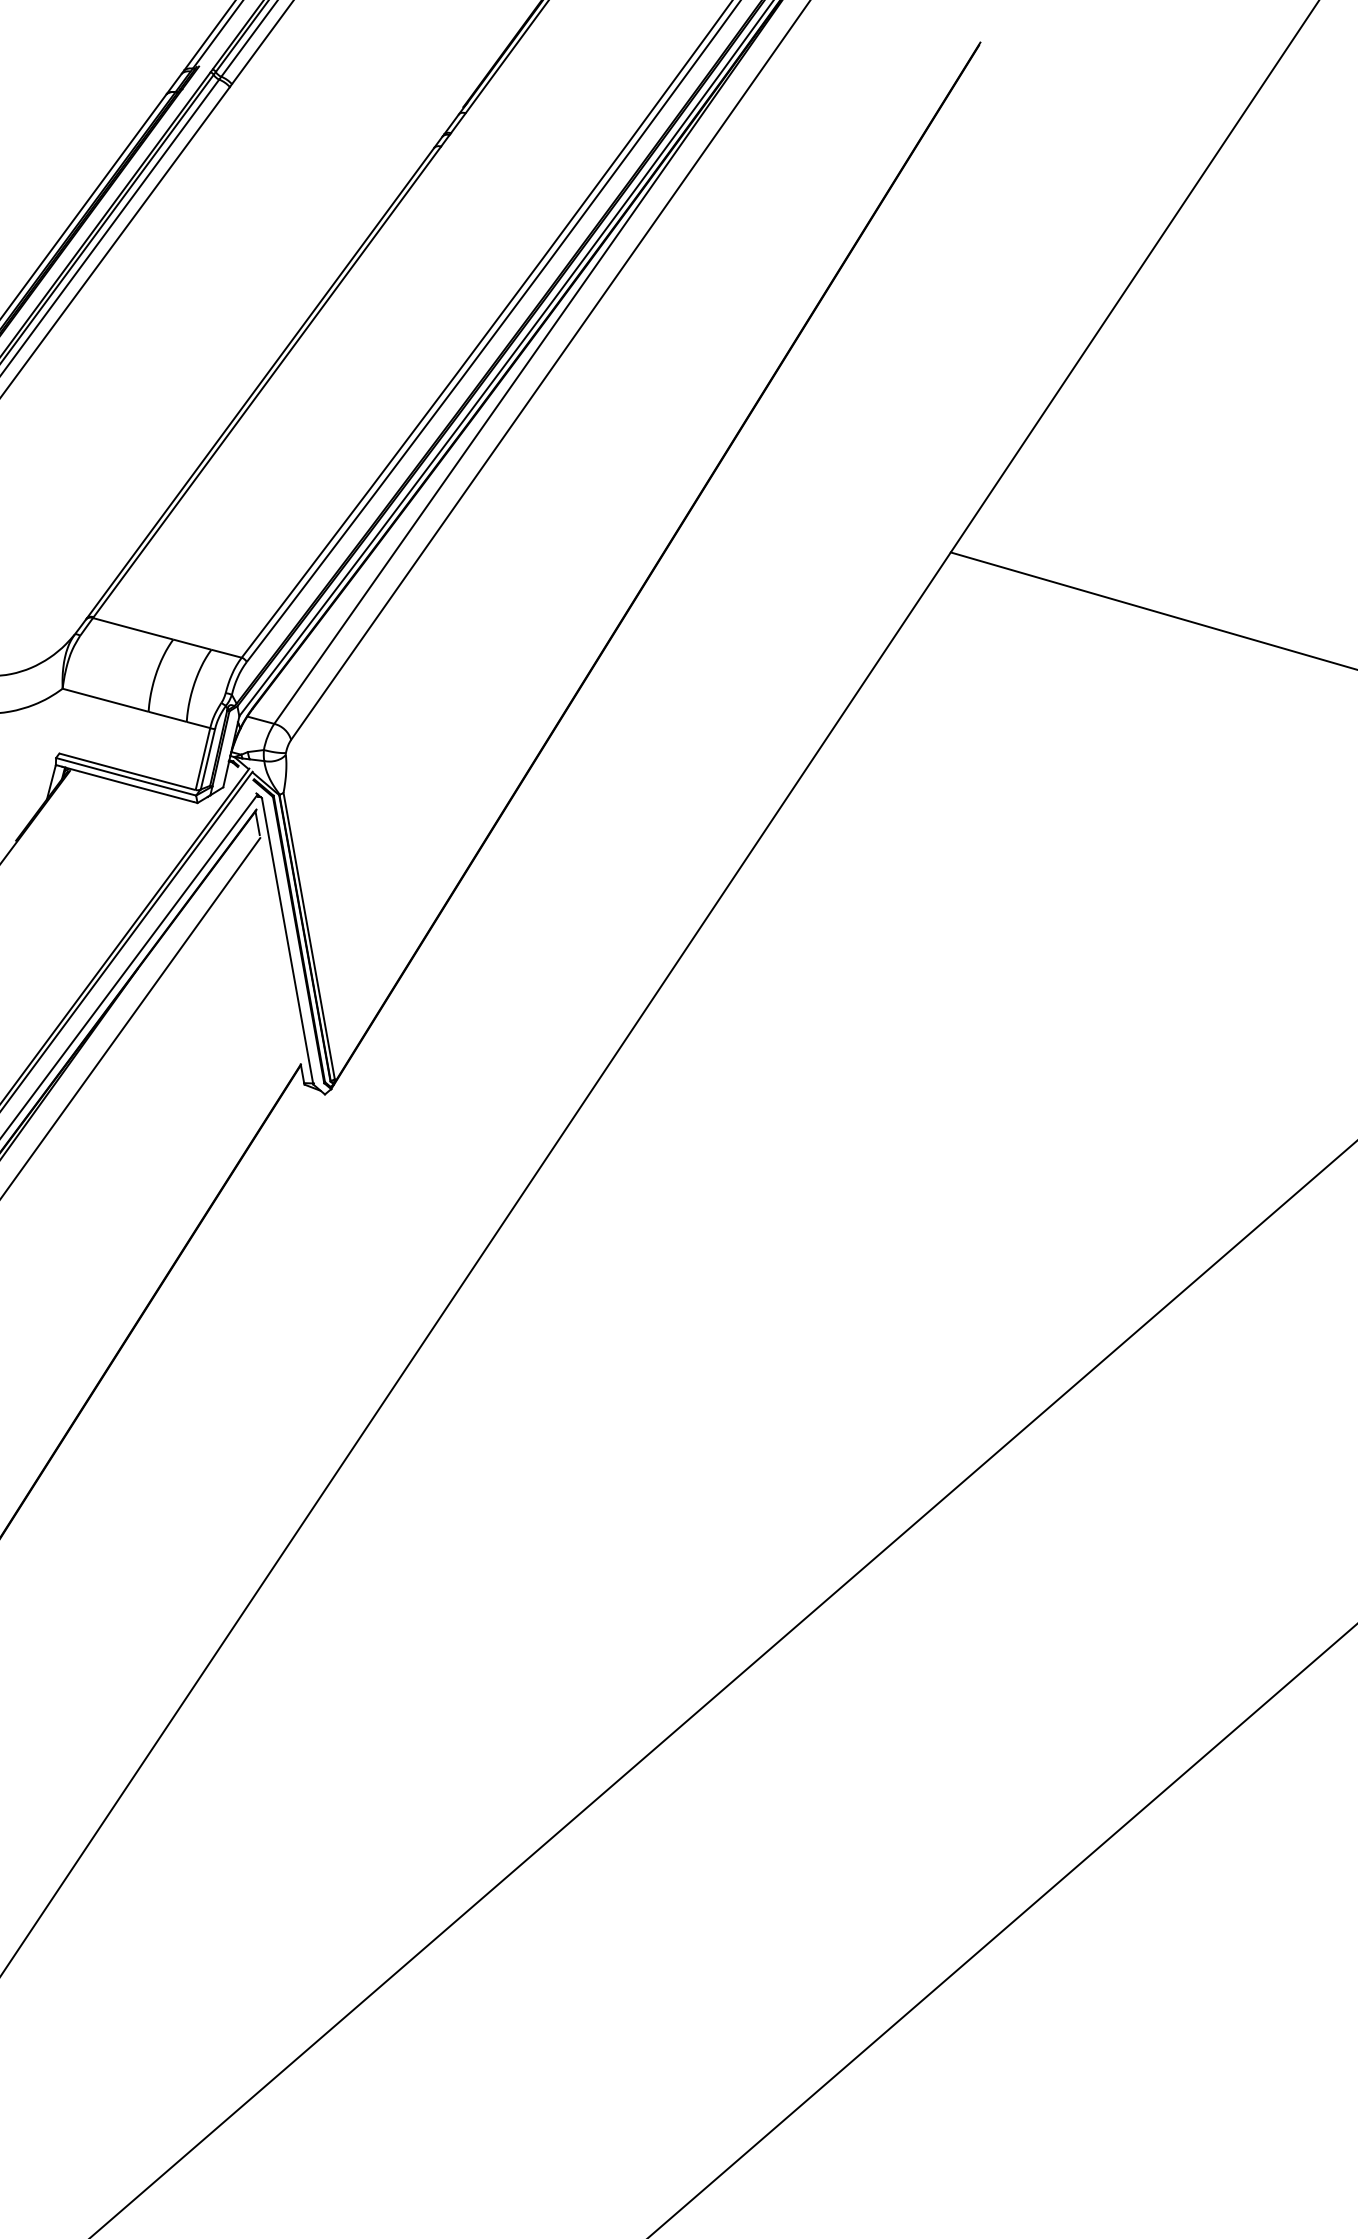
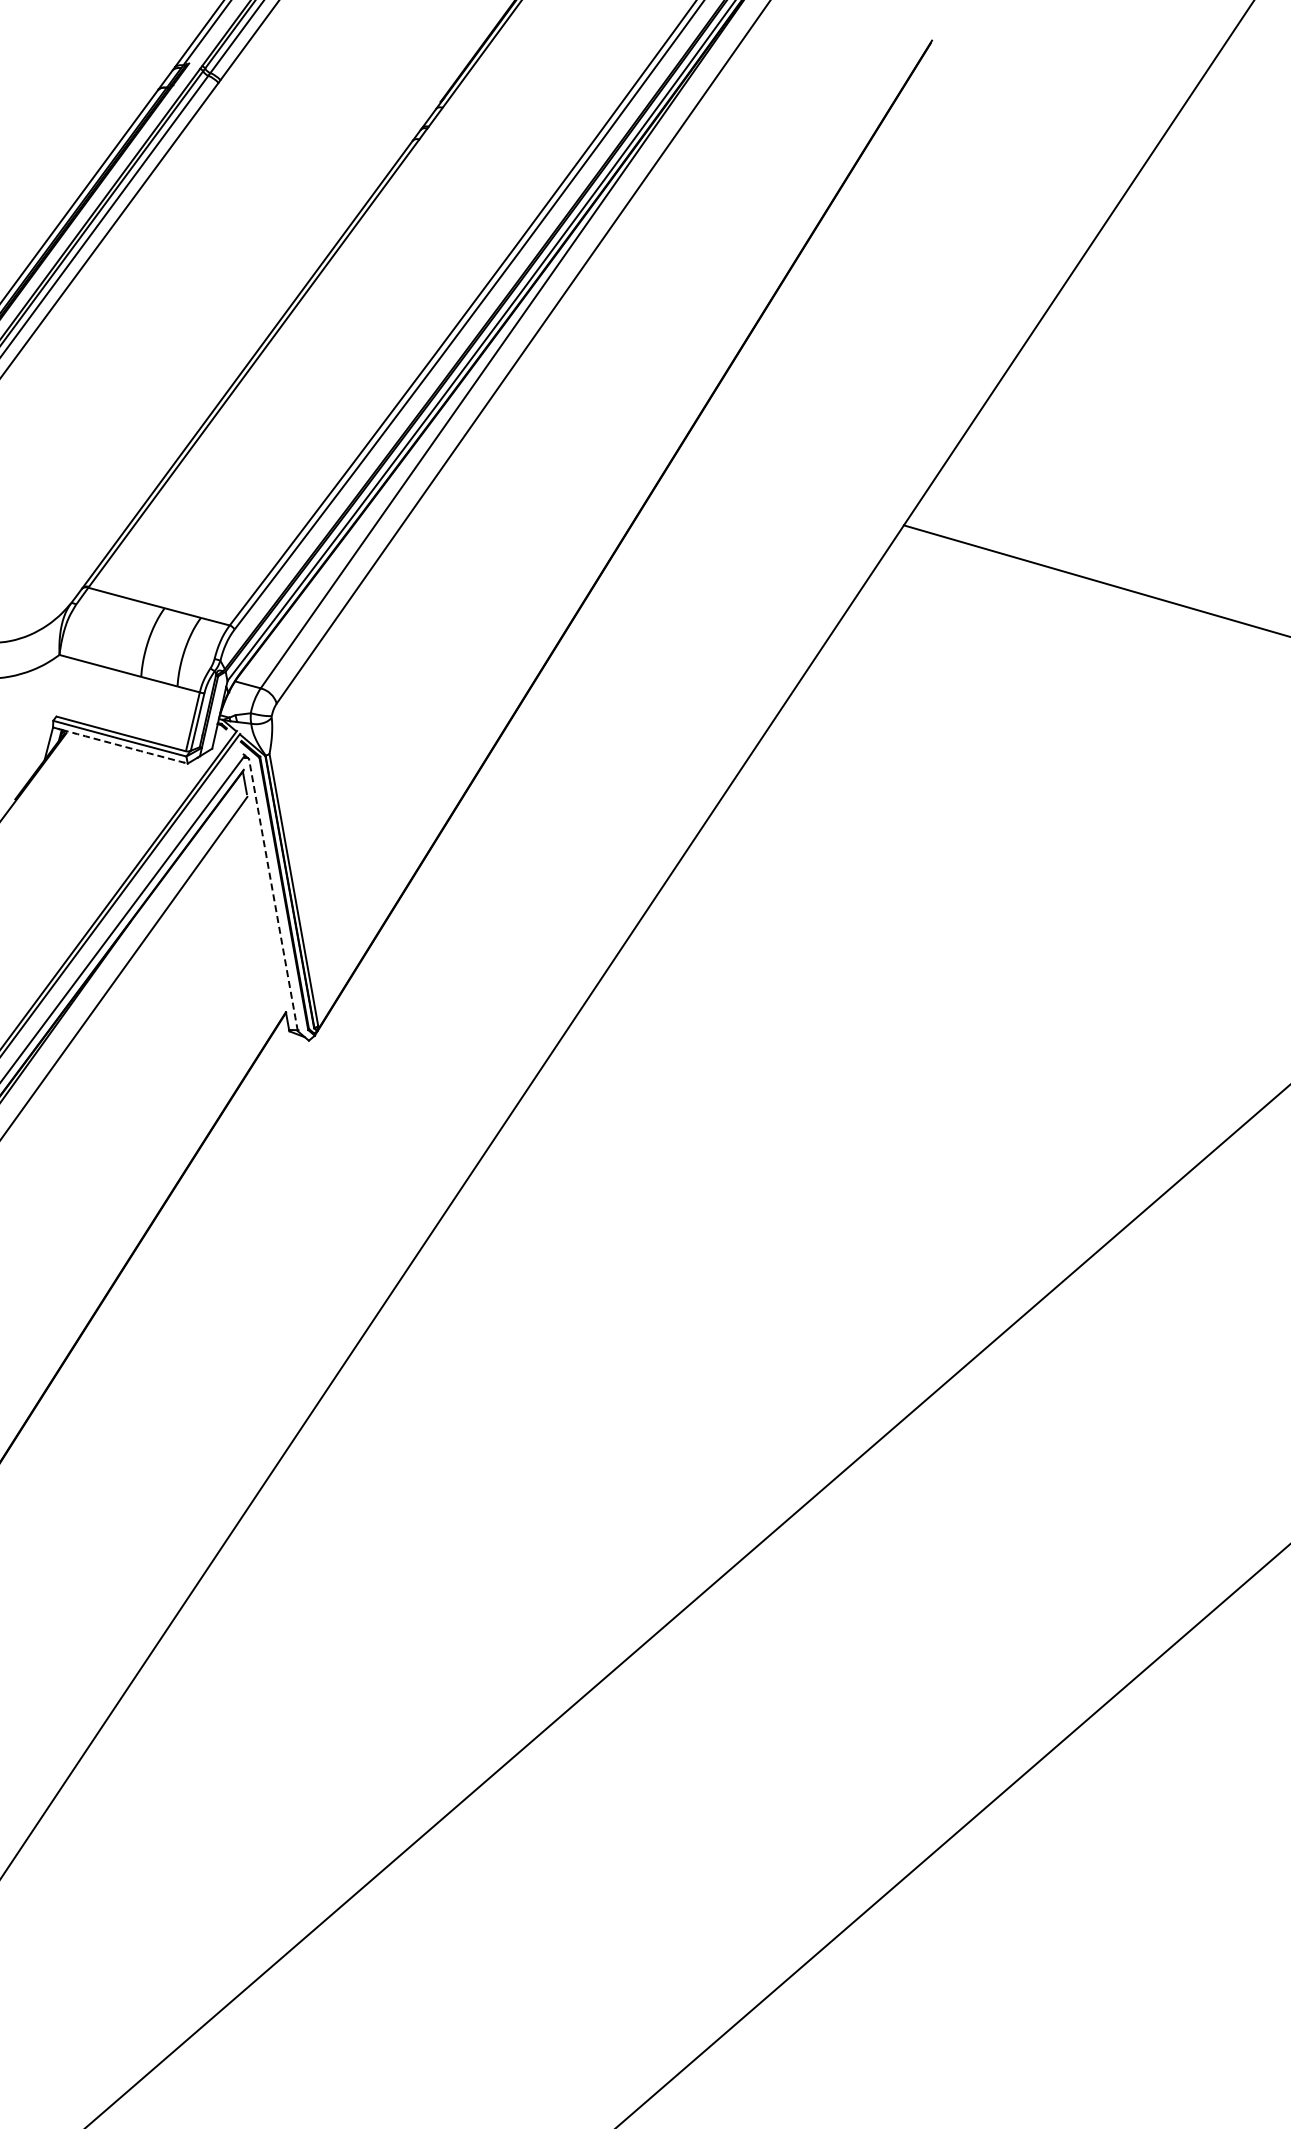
arc: (131, 785) -> (124, 746), solid -> dashed
line: (287, 940) -> (273, 894), solid -> dashed

